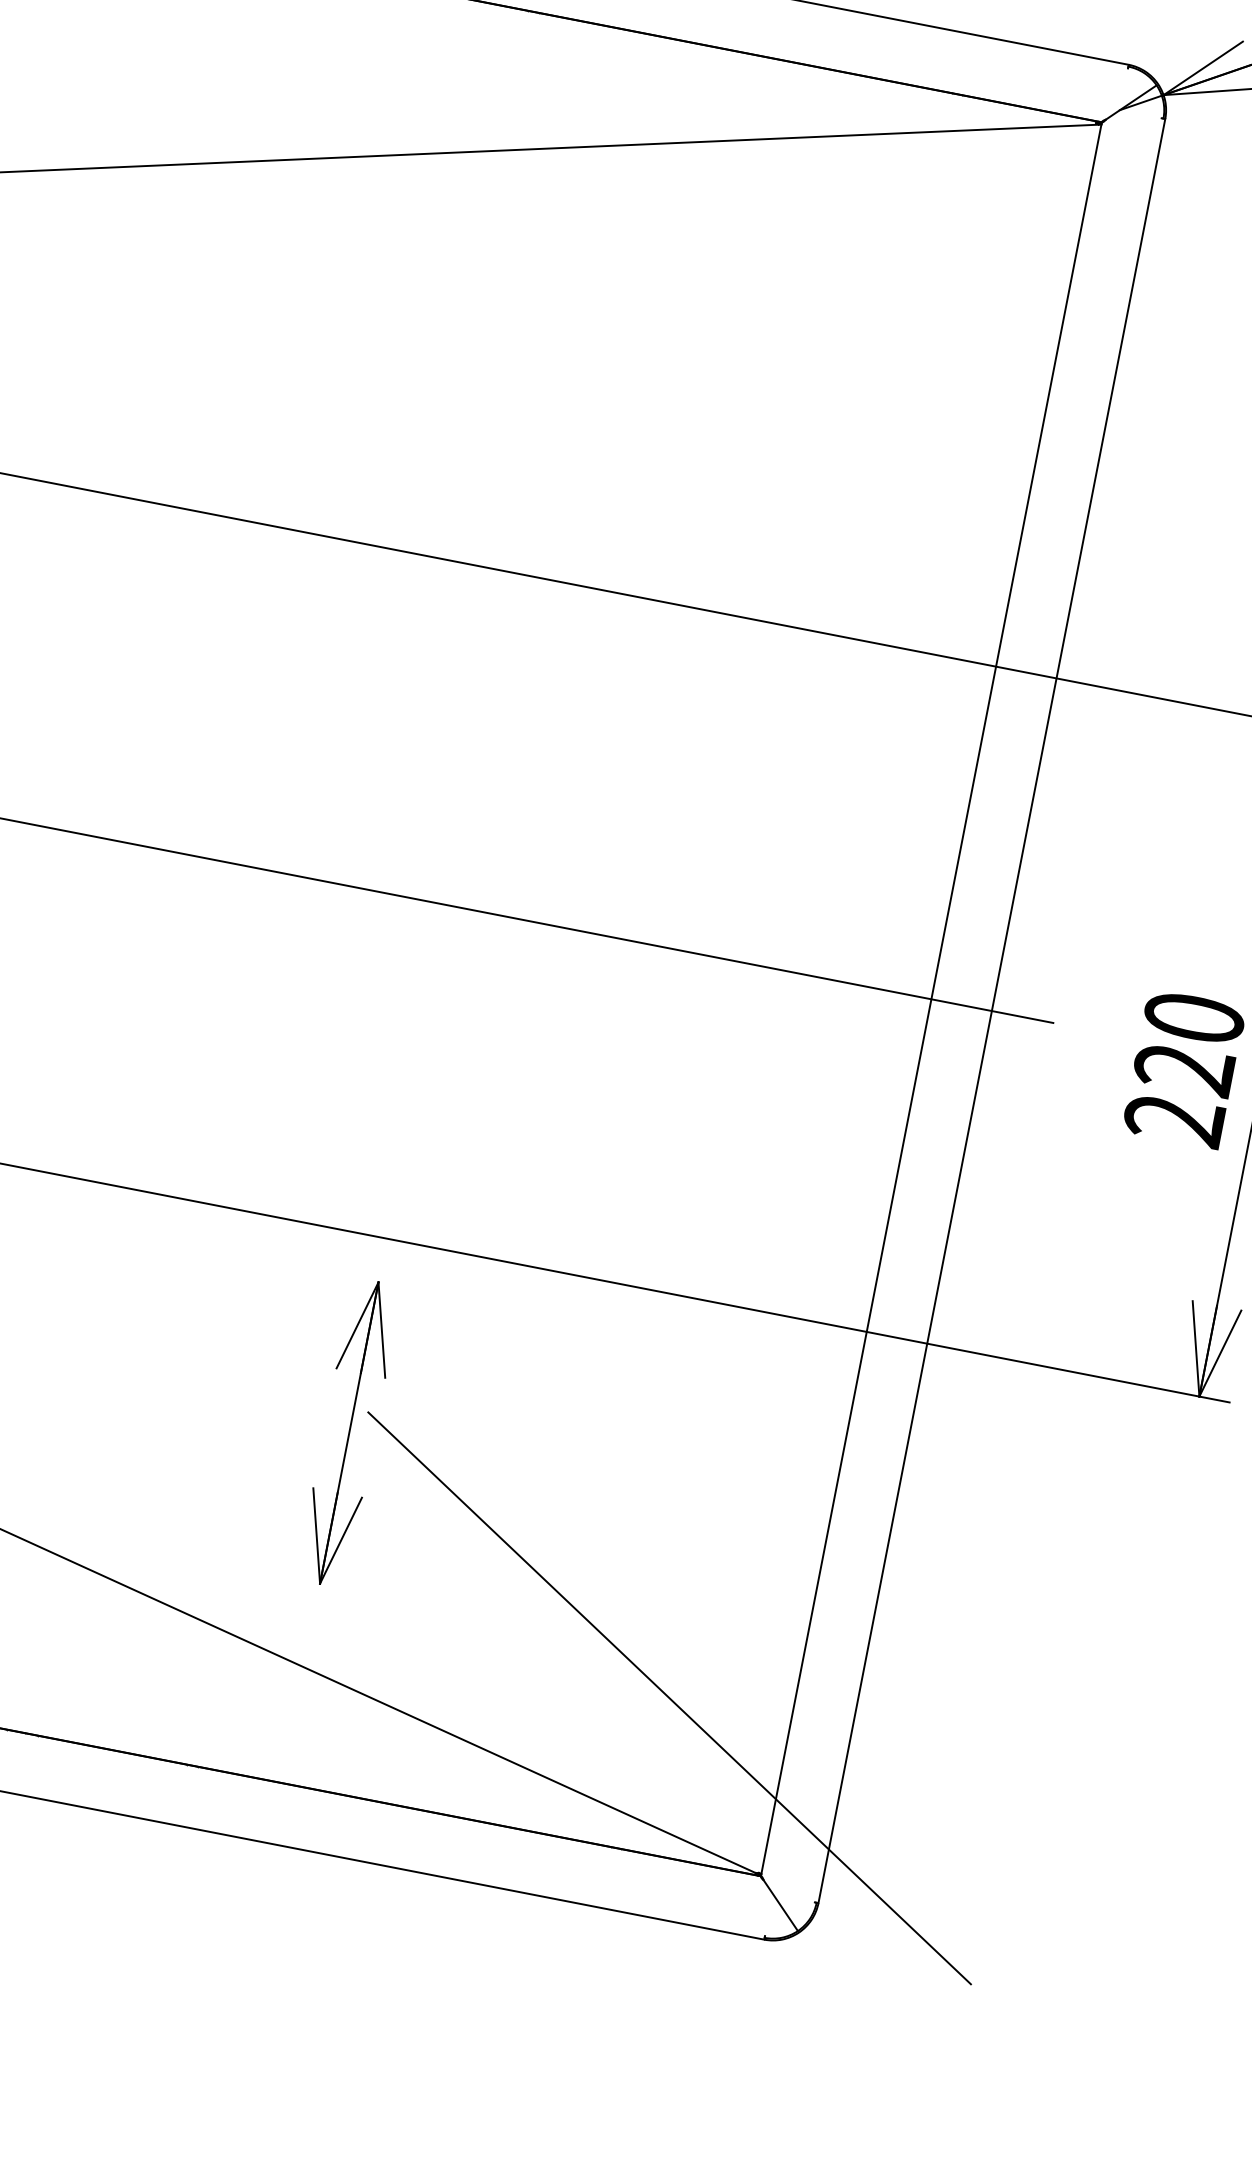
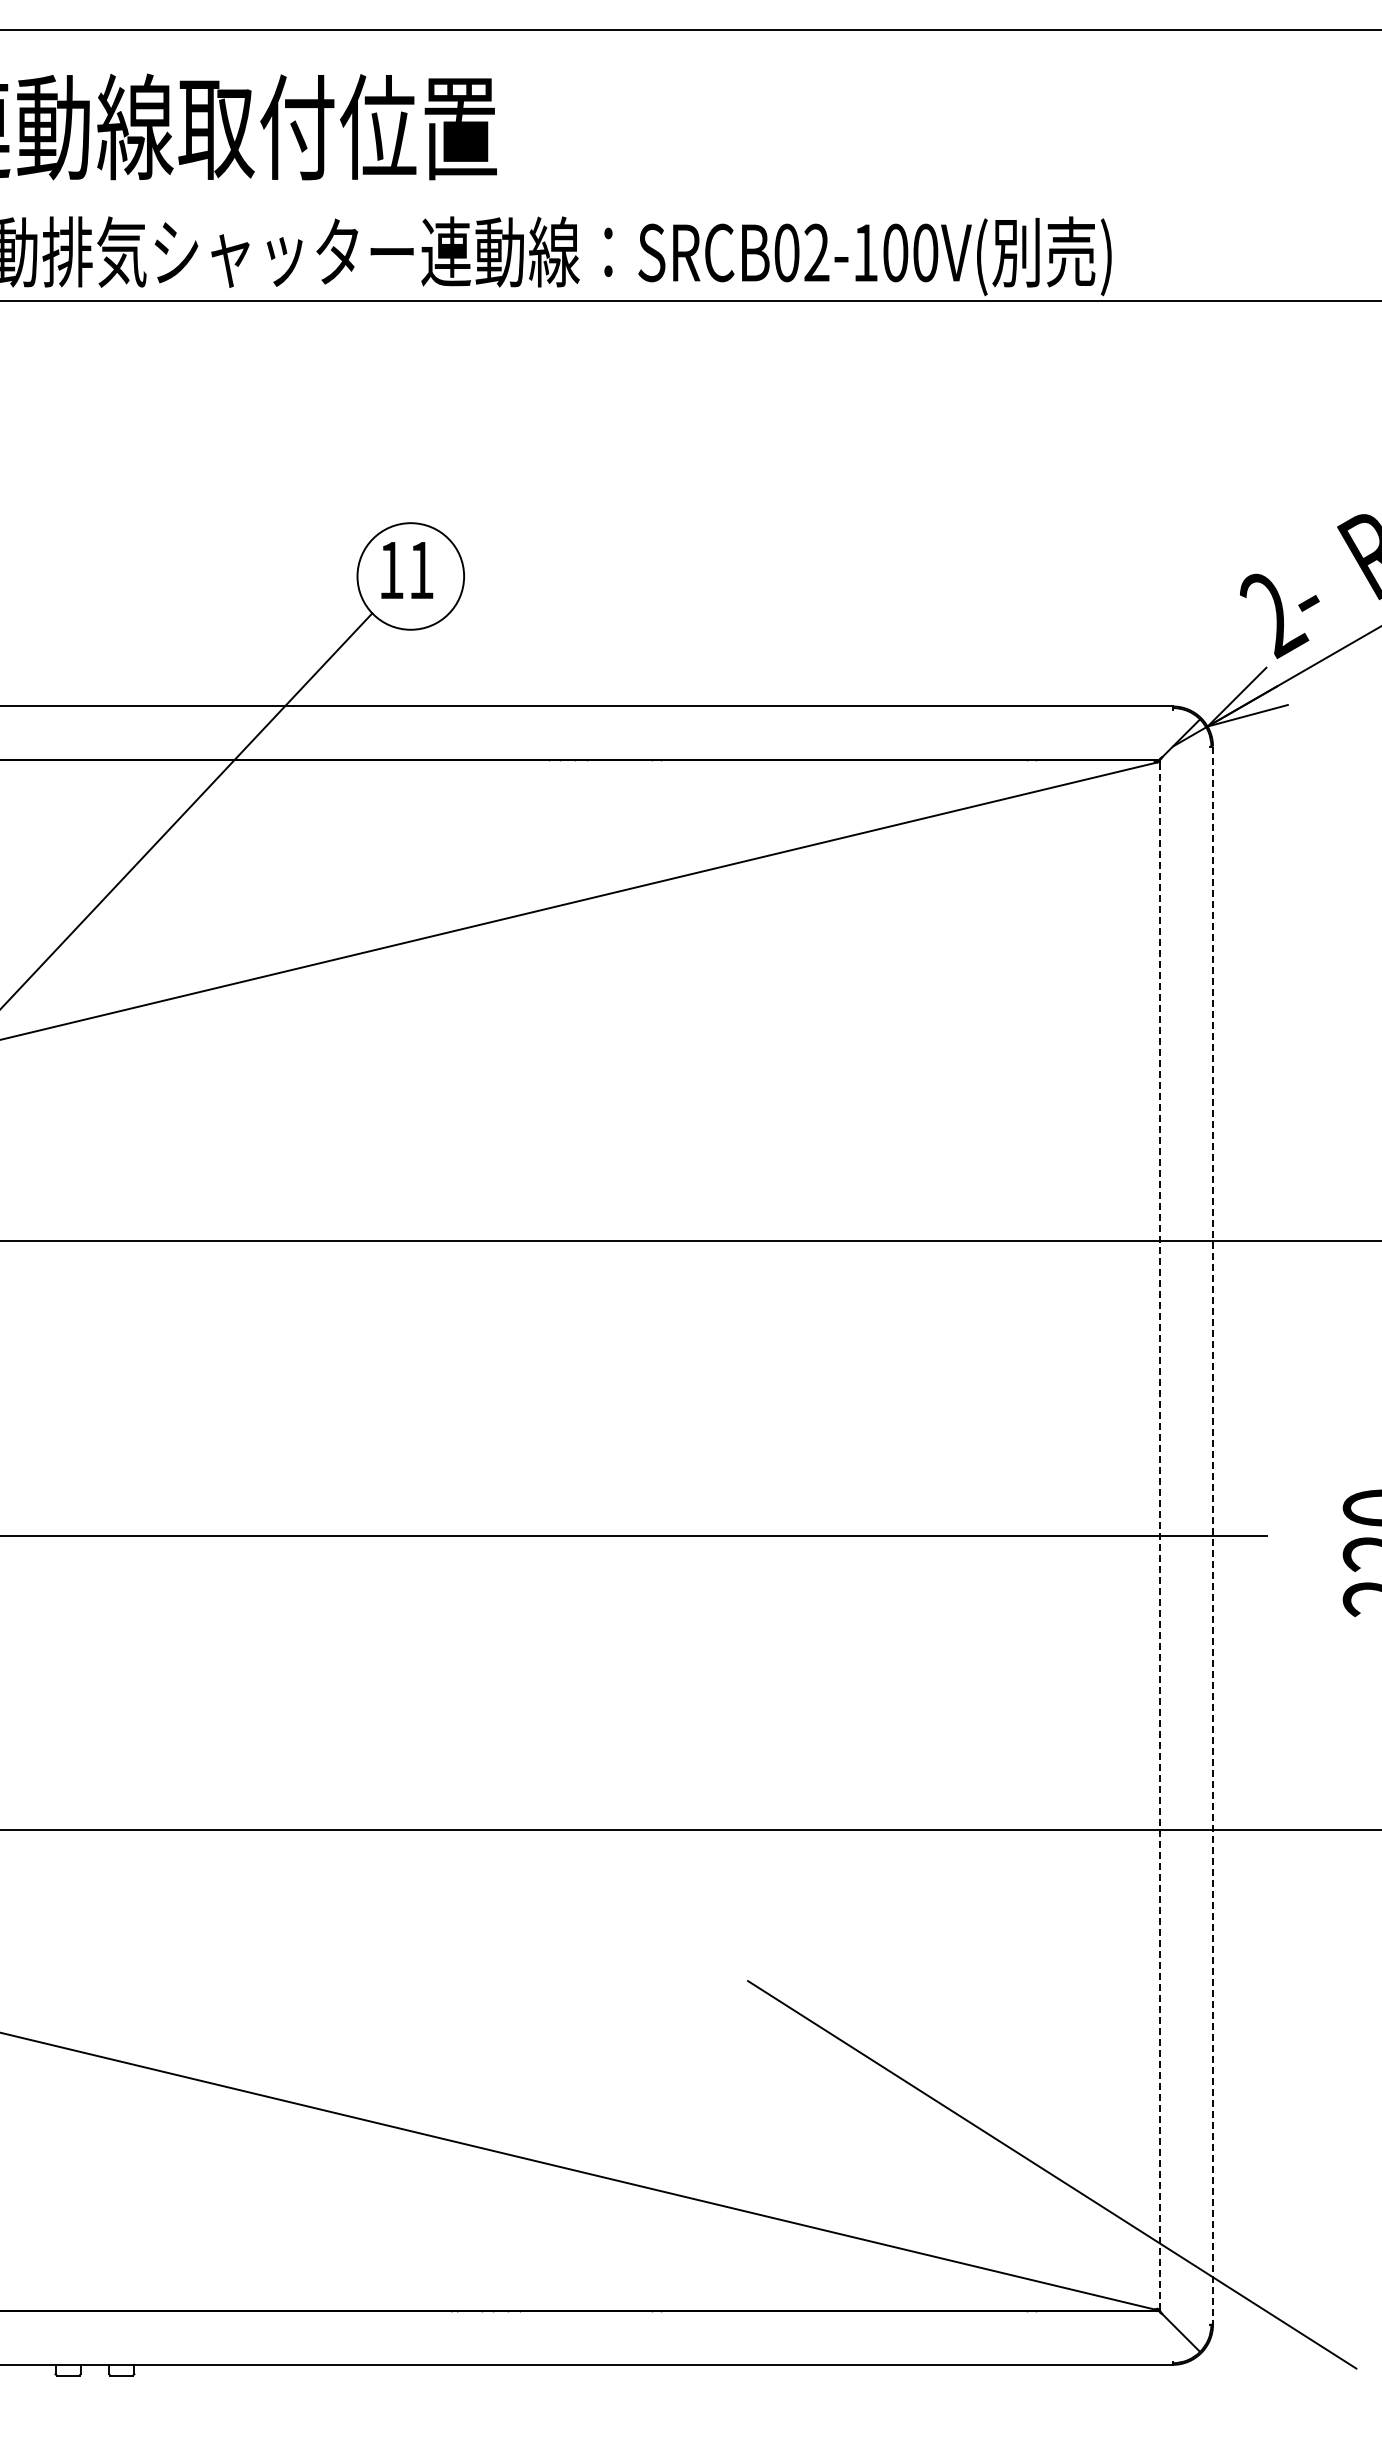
line: (931, 999) -> (1159, 1535), solid -> dashed
line: (992, 1012) -> (1213, 1536), solid -> dashed
part: (348, 1432) -> (734, 2001), removed

